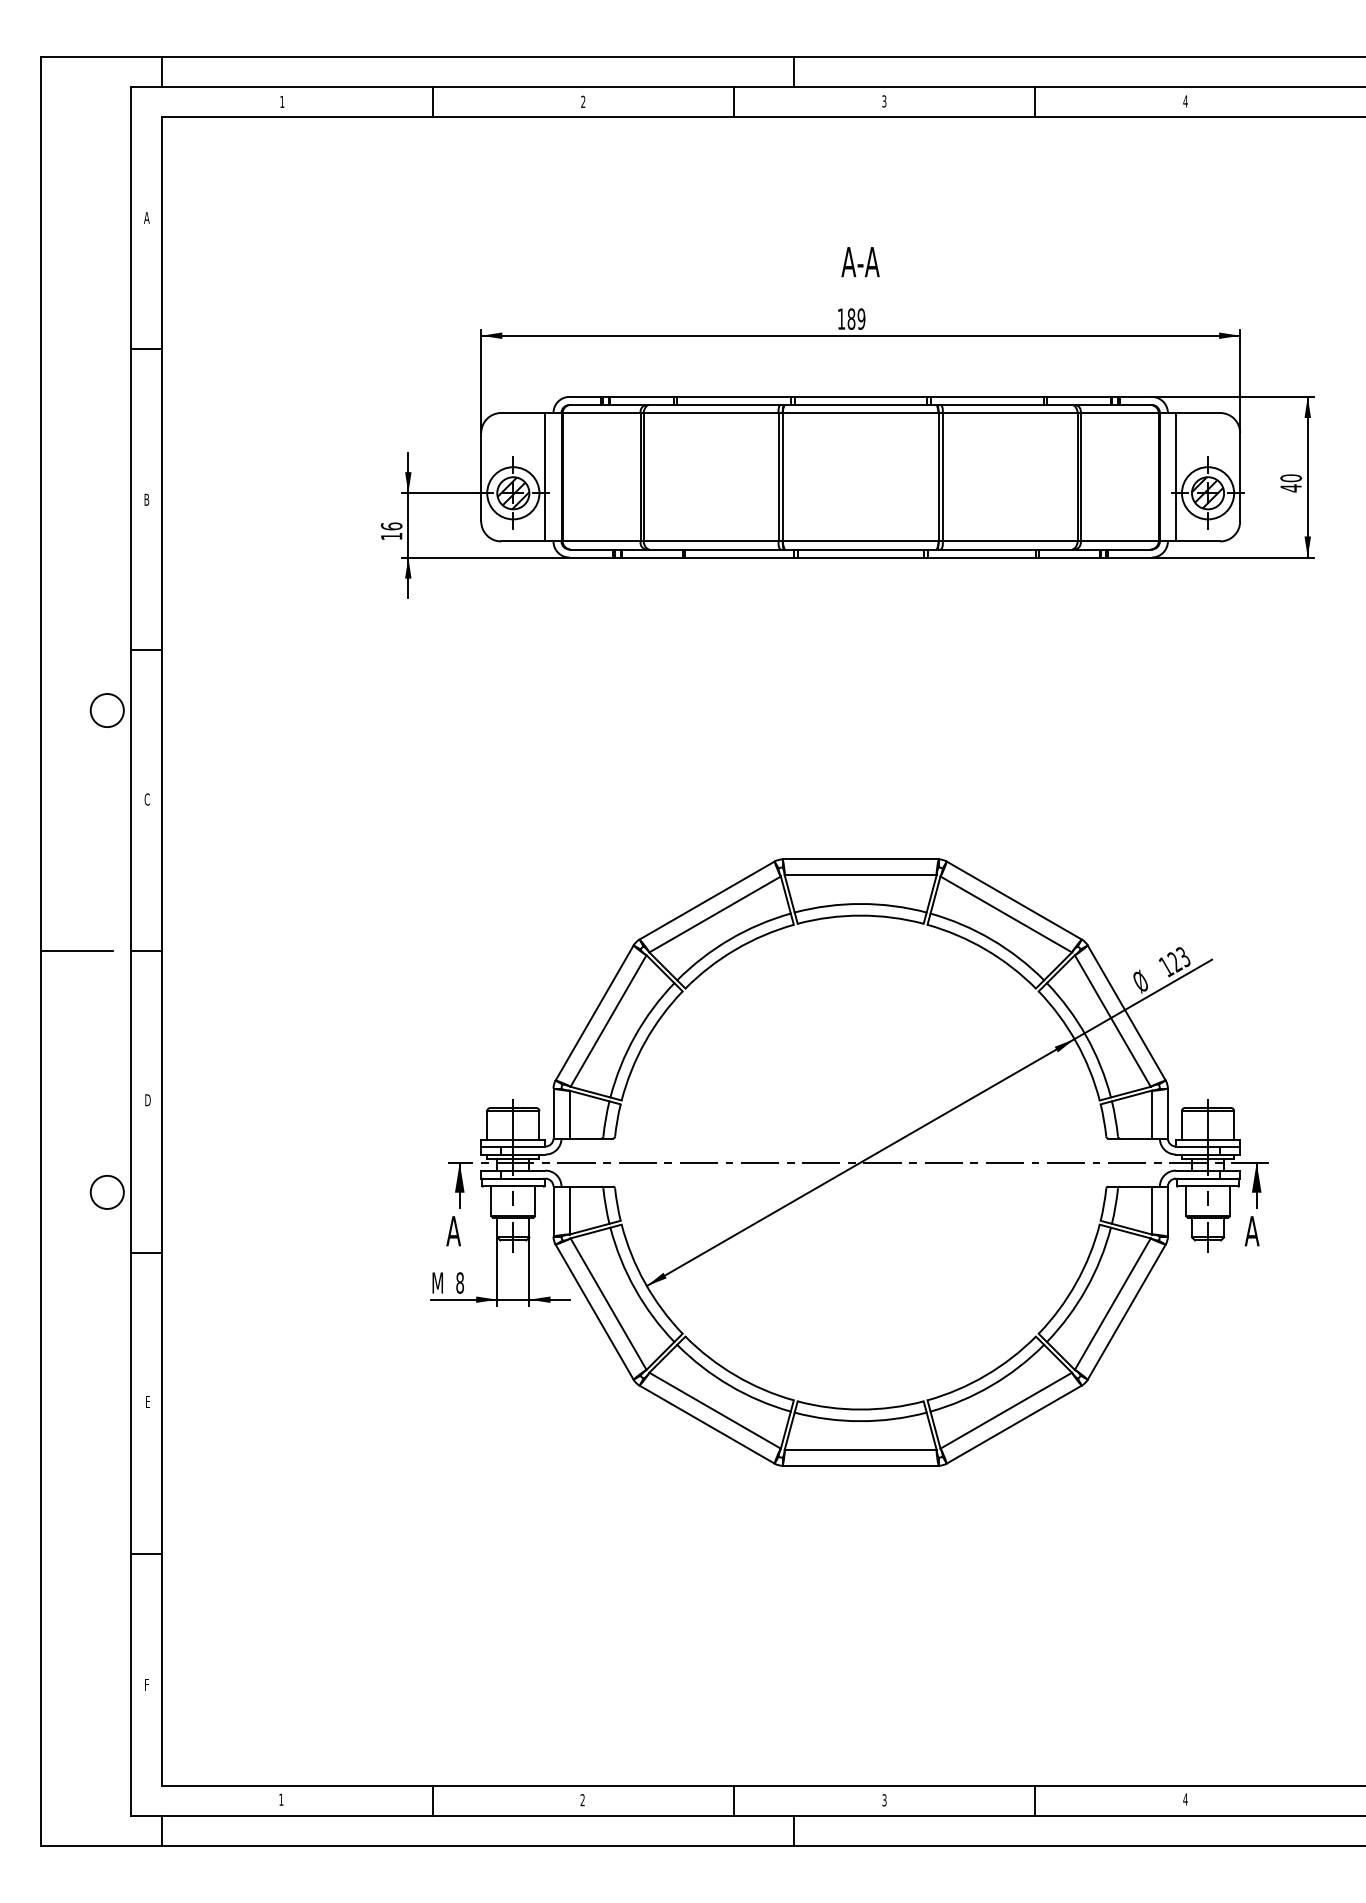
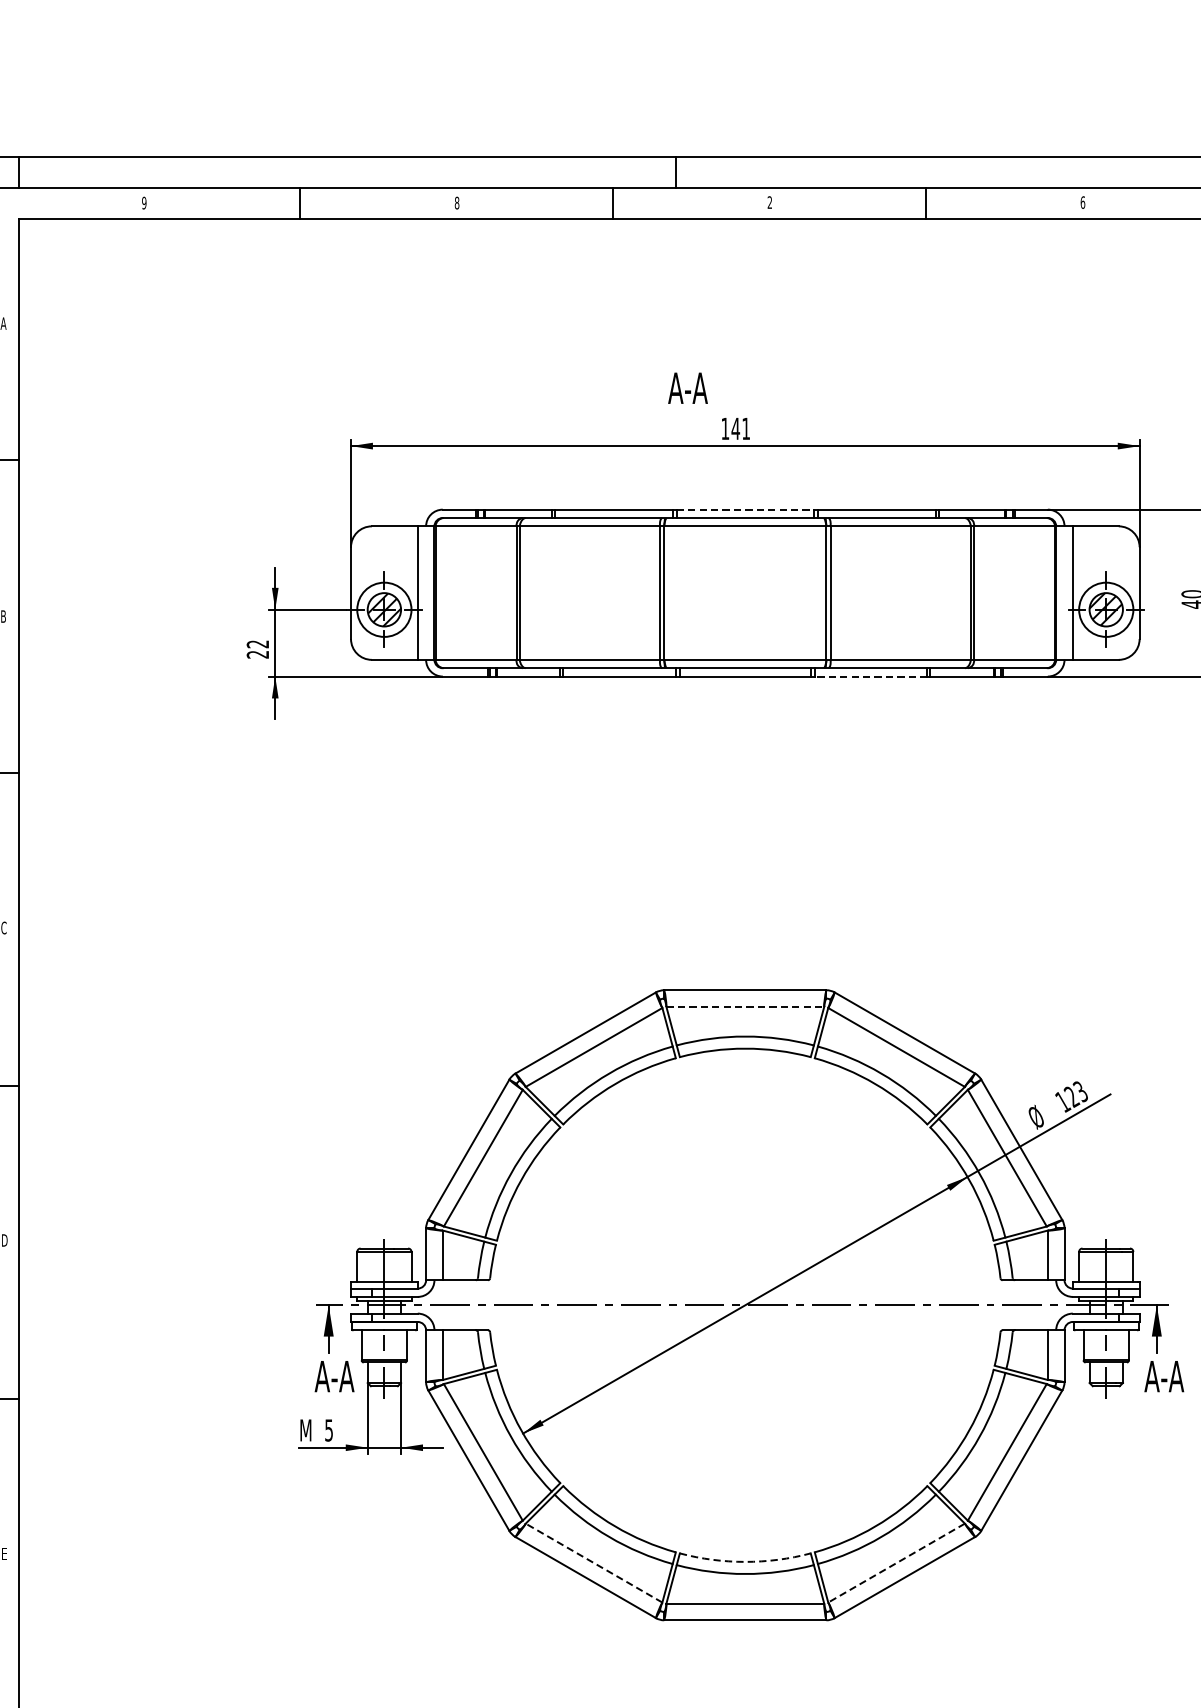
text: (282, 101) -> (144, 202), 1 -> 9
text: (583, 101) -> (457, 202), 2 -> 8
text: (884, 101) -> (770, 202), 3 -> 2
text: (1185, 101) -> (1082, 202), 4 -> 6
text: (860, 262) -> (687, 388), moved
text: (856, 318) -> (740, 428), 189 -> 141
line: (860, 396) -> (745, 509), solid -> dashed
text: (391, 531) -> (257, 649), 16 -> 22
line: (981, 557) -> (870, 676), solid -> dashed
line: (860, 875) -> (745, 1006), solid -> dashed
text: (473, 1231) -> (342, 1376), A -> A-A
text: (1271, 1231) -> (1172, 1376), A -> A-A
text: (459, 1282) -> (328, 1429), 8 -> 5
arc: (860, 1409) -> (745, 1561), solid -> dashed
line: (715, 1410) -> (594, 1562), solid -> dashed
line: (1006, 1410) -> (896, 1562), solid -> dashed

